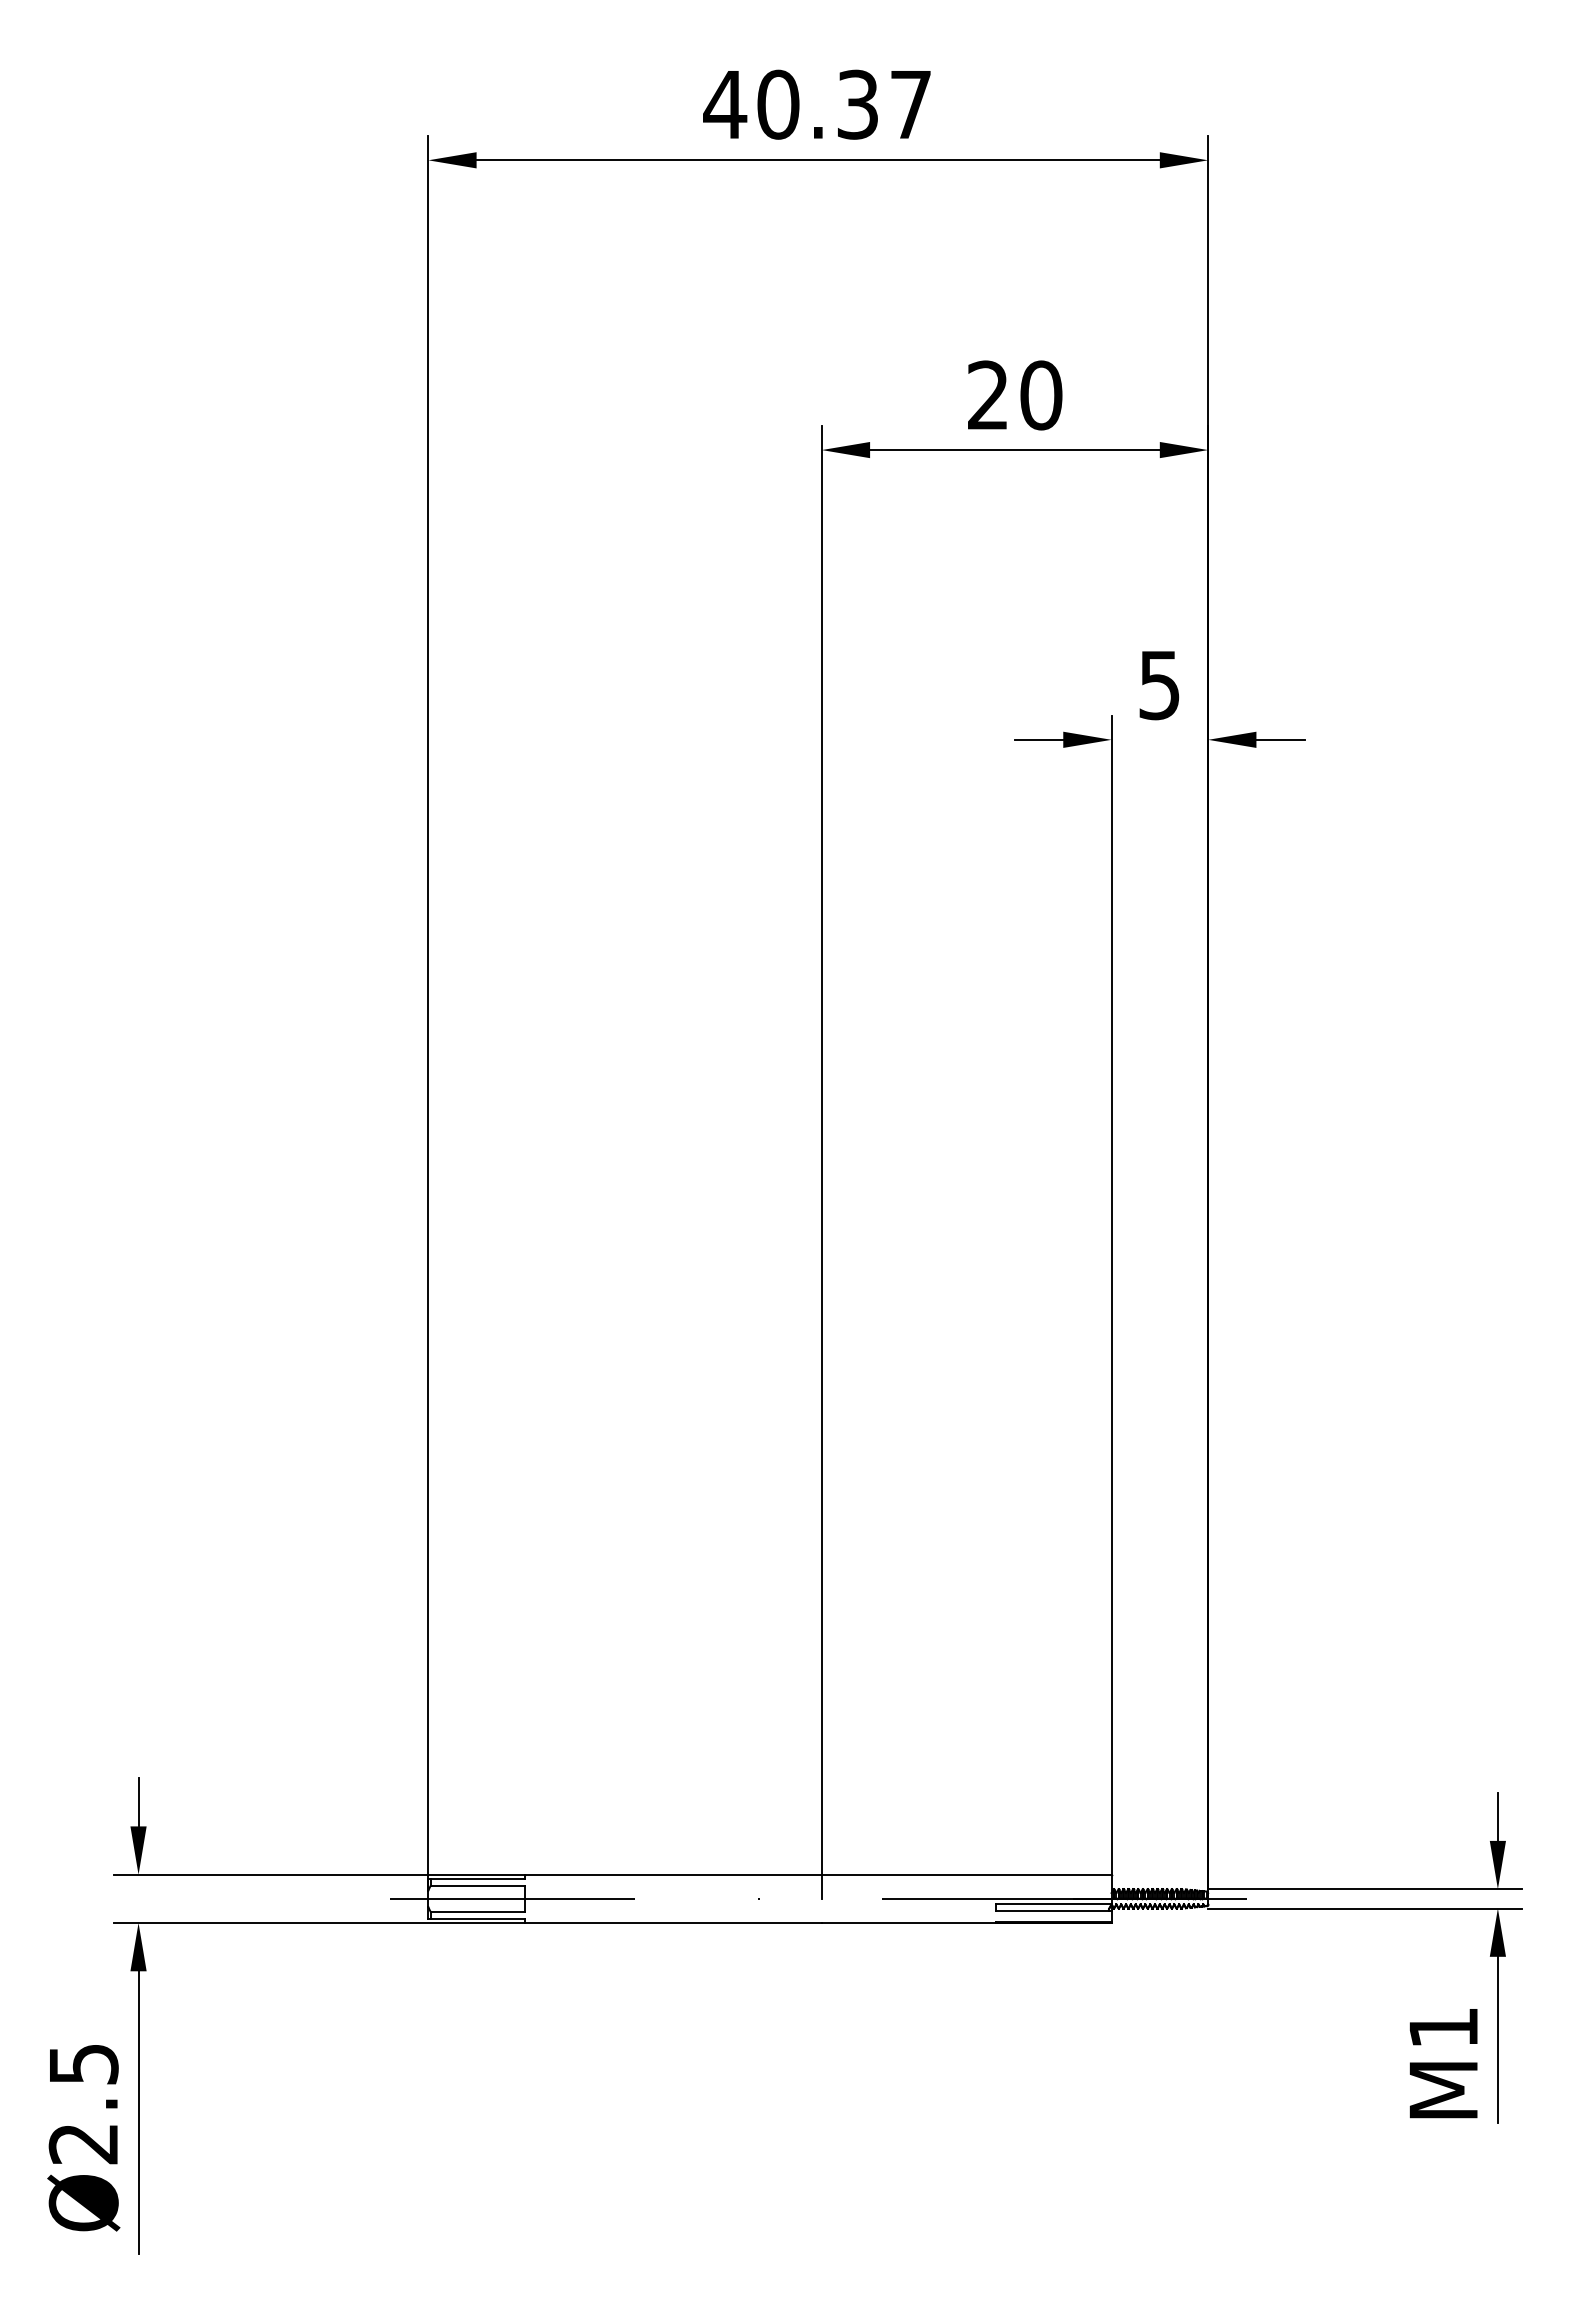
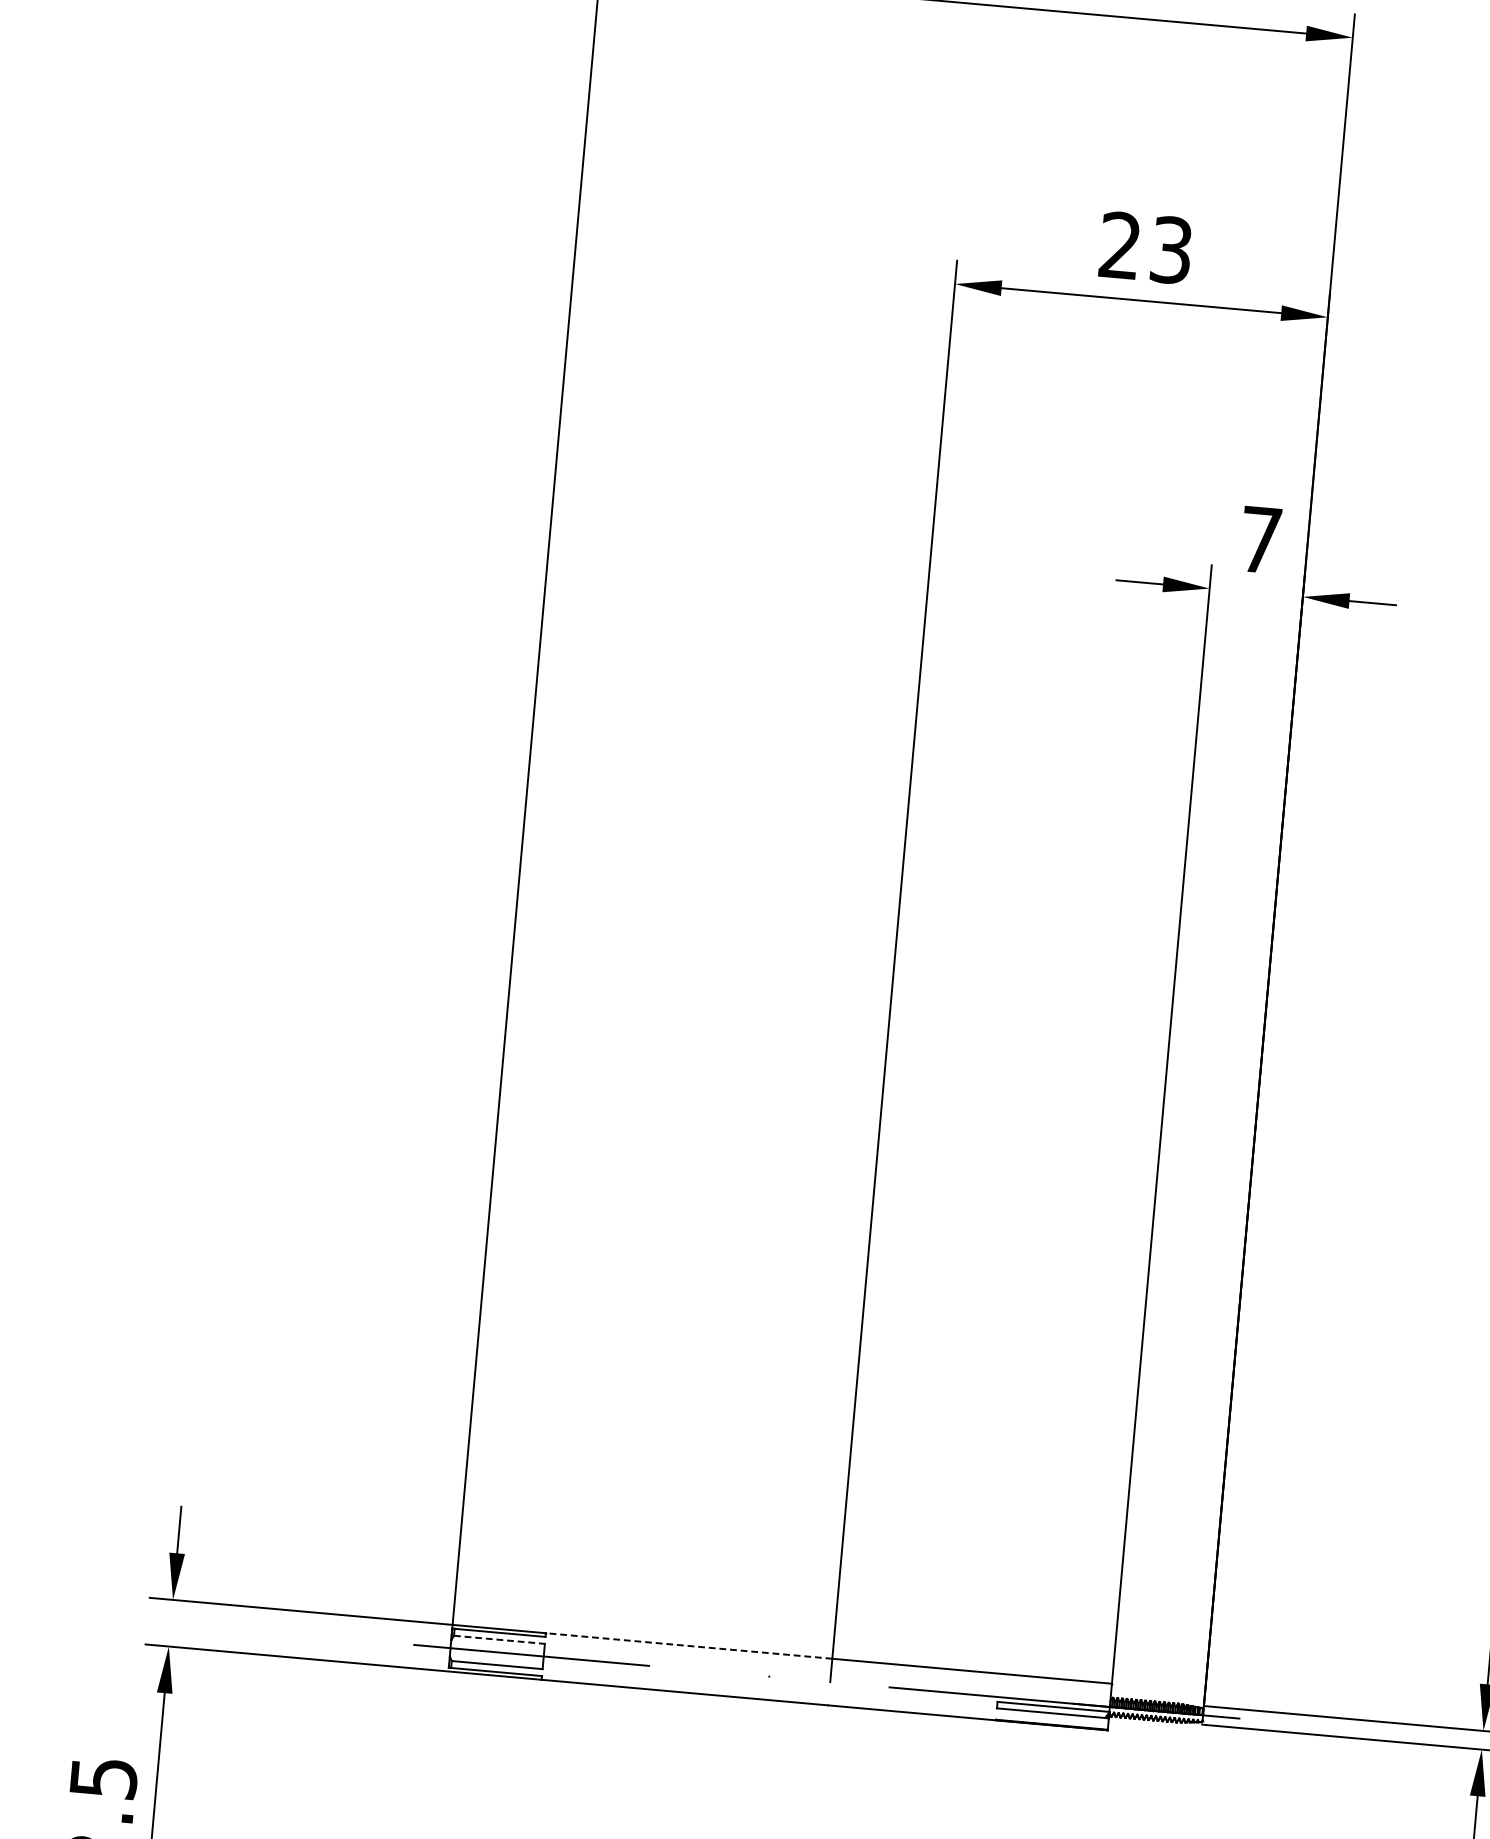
text: (1041, 395) -> (1171, 250), 20 -> 23
text: (1159, 685) -> (1260, 540), 5 -> 7
line: (672, 1874) -> (688, 1645), solid -> dashed
line: (478, 1885) -> (500, 1639), solid -> dashed

